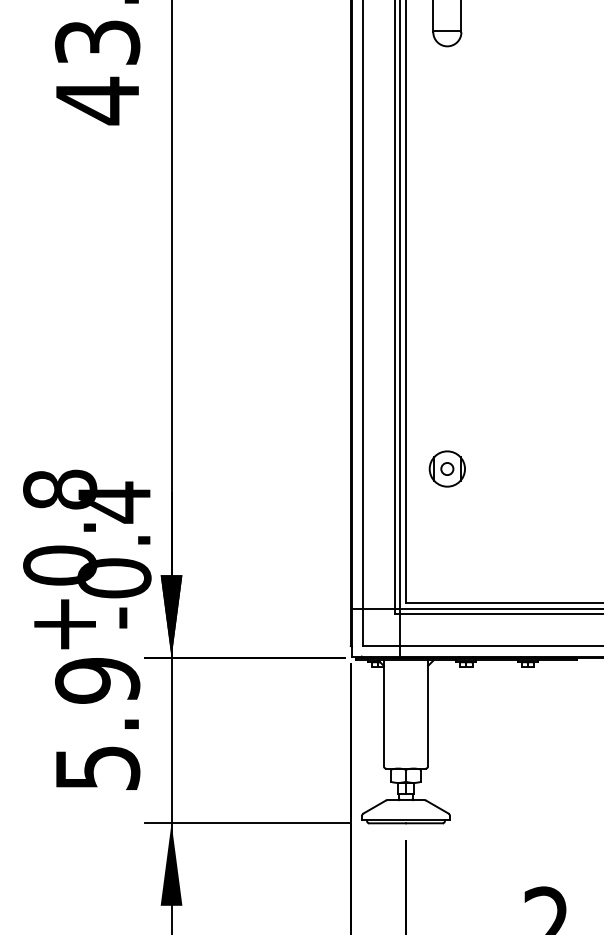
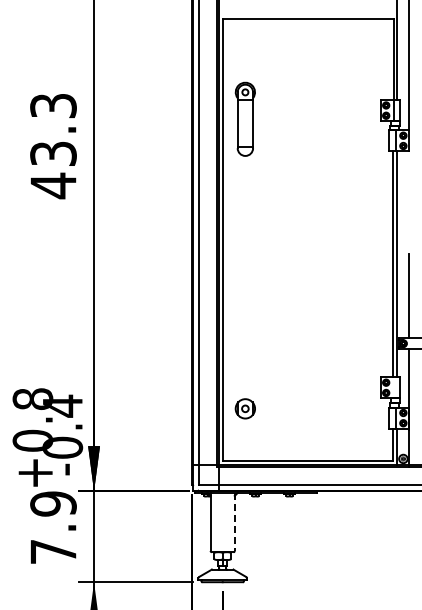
part: (445, 468) -> (244, 408), moved
line: (427, 714) -> (234, 522), solid -> dashed
text: (97, 767) -> (53, 551), 5.9 -> 7.9

